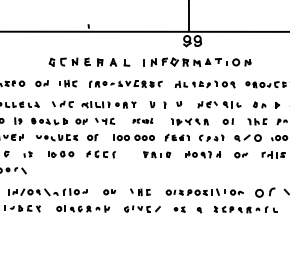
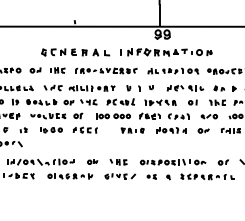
part: (142, 120) -> (120, 101), size x1.67
part: (246, 138) -> (208, 116), size x0.71
part: (263, 192) -> (222, 162), size x0.62

